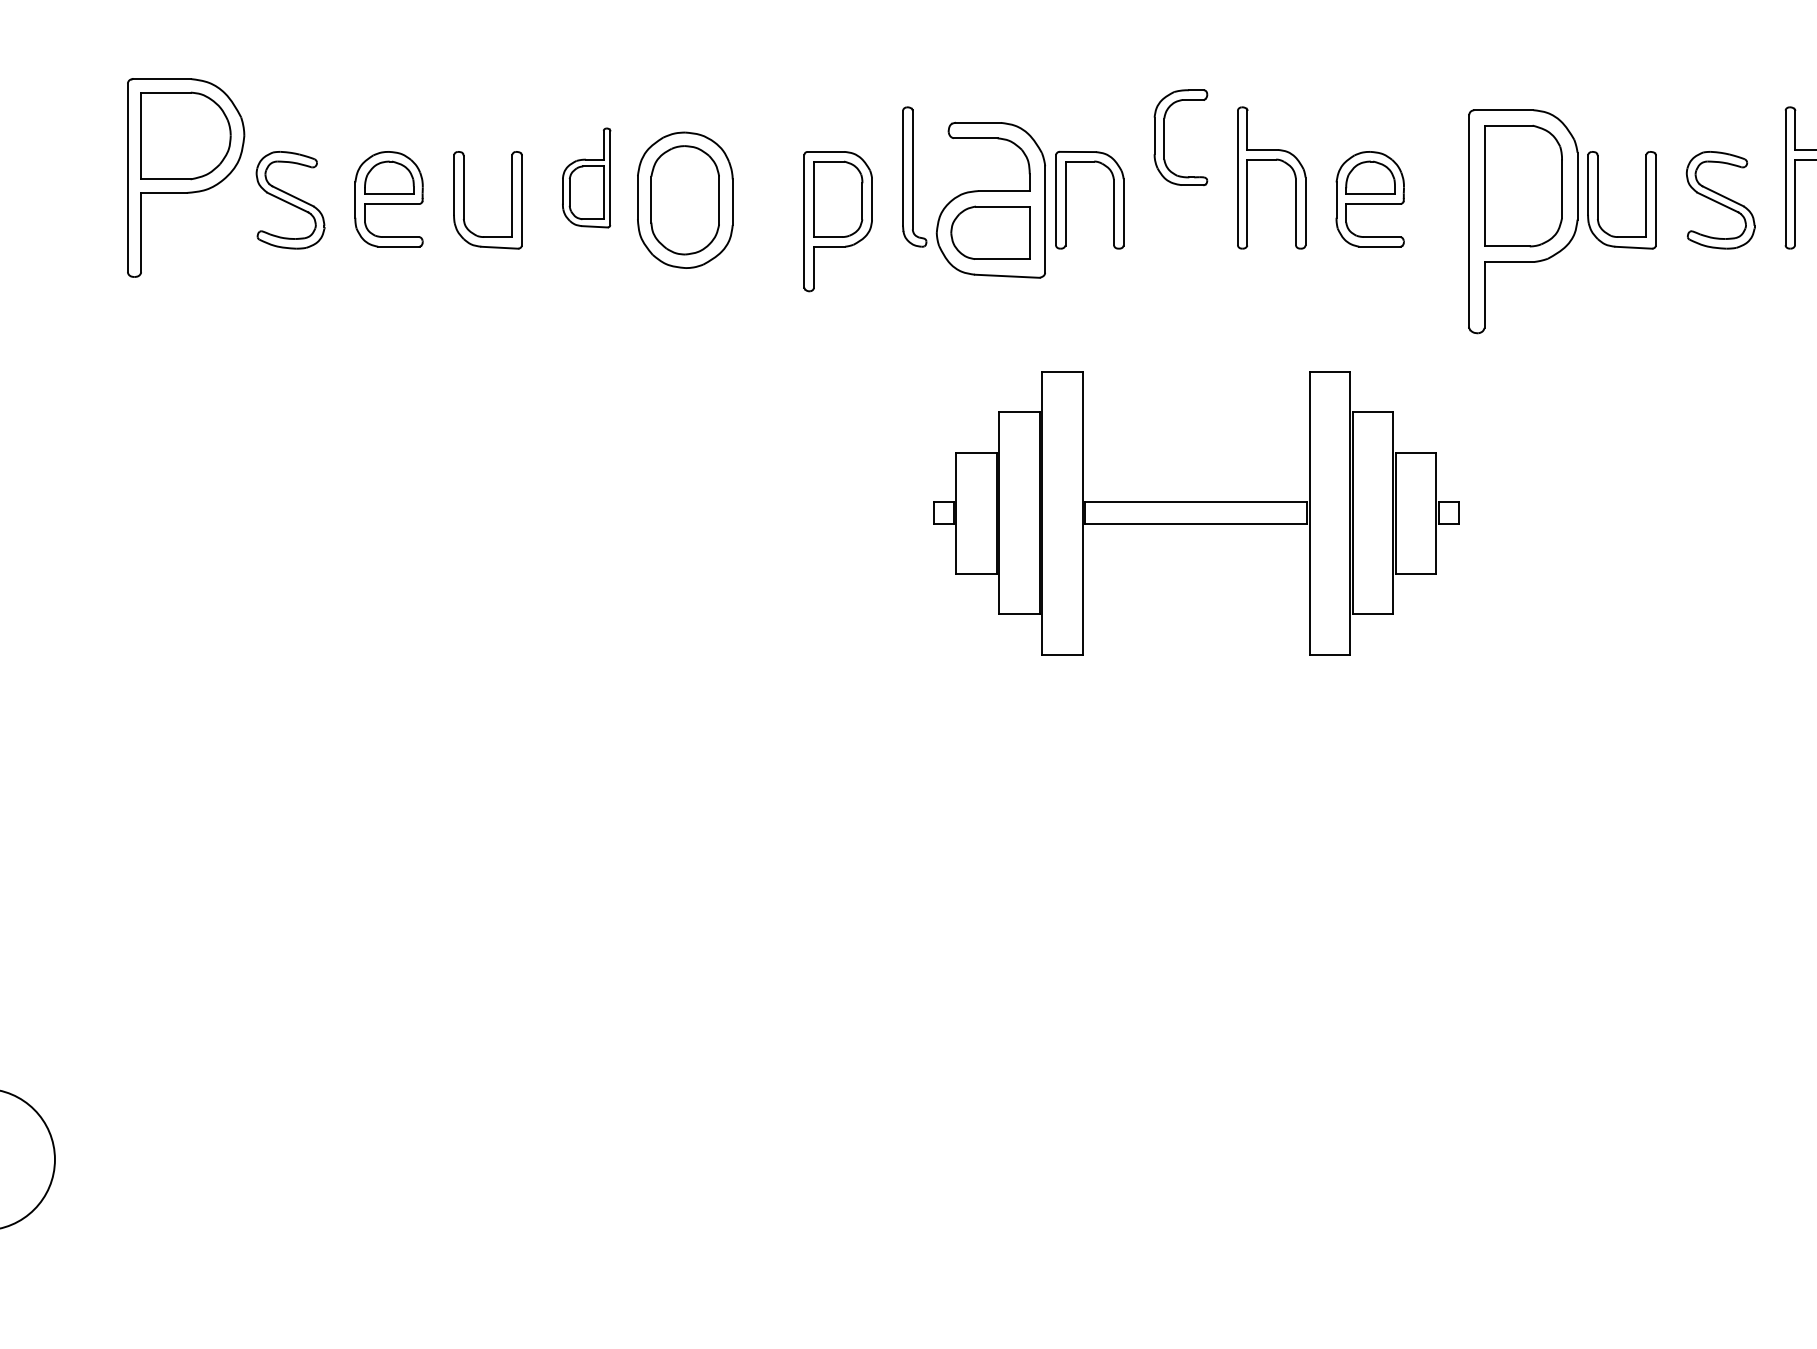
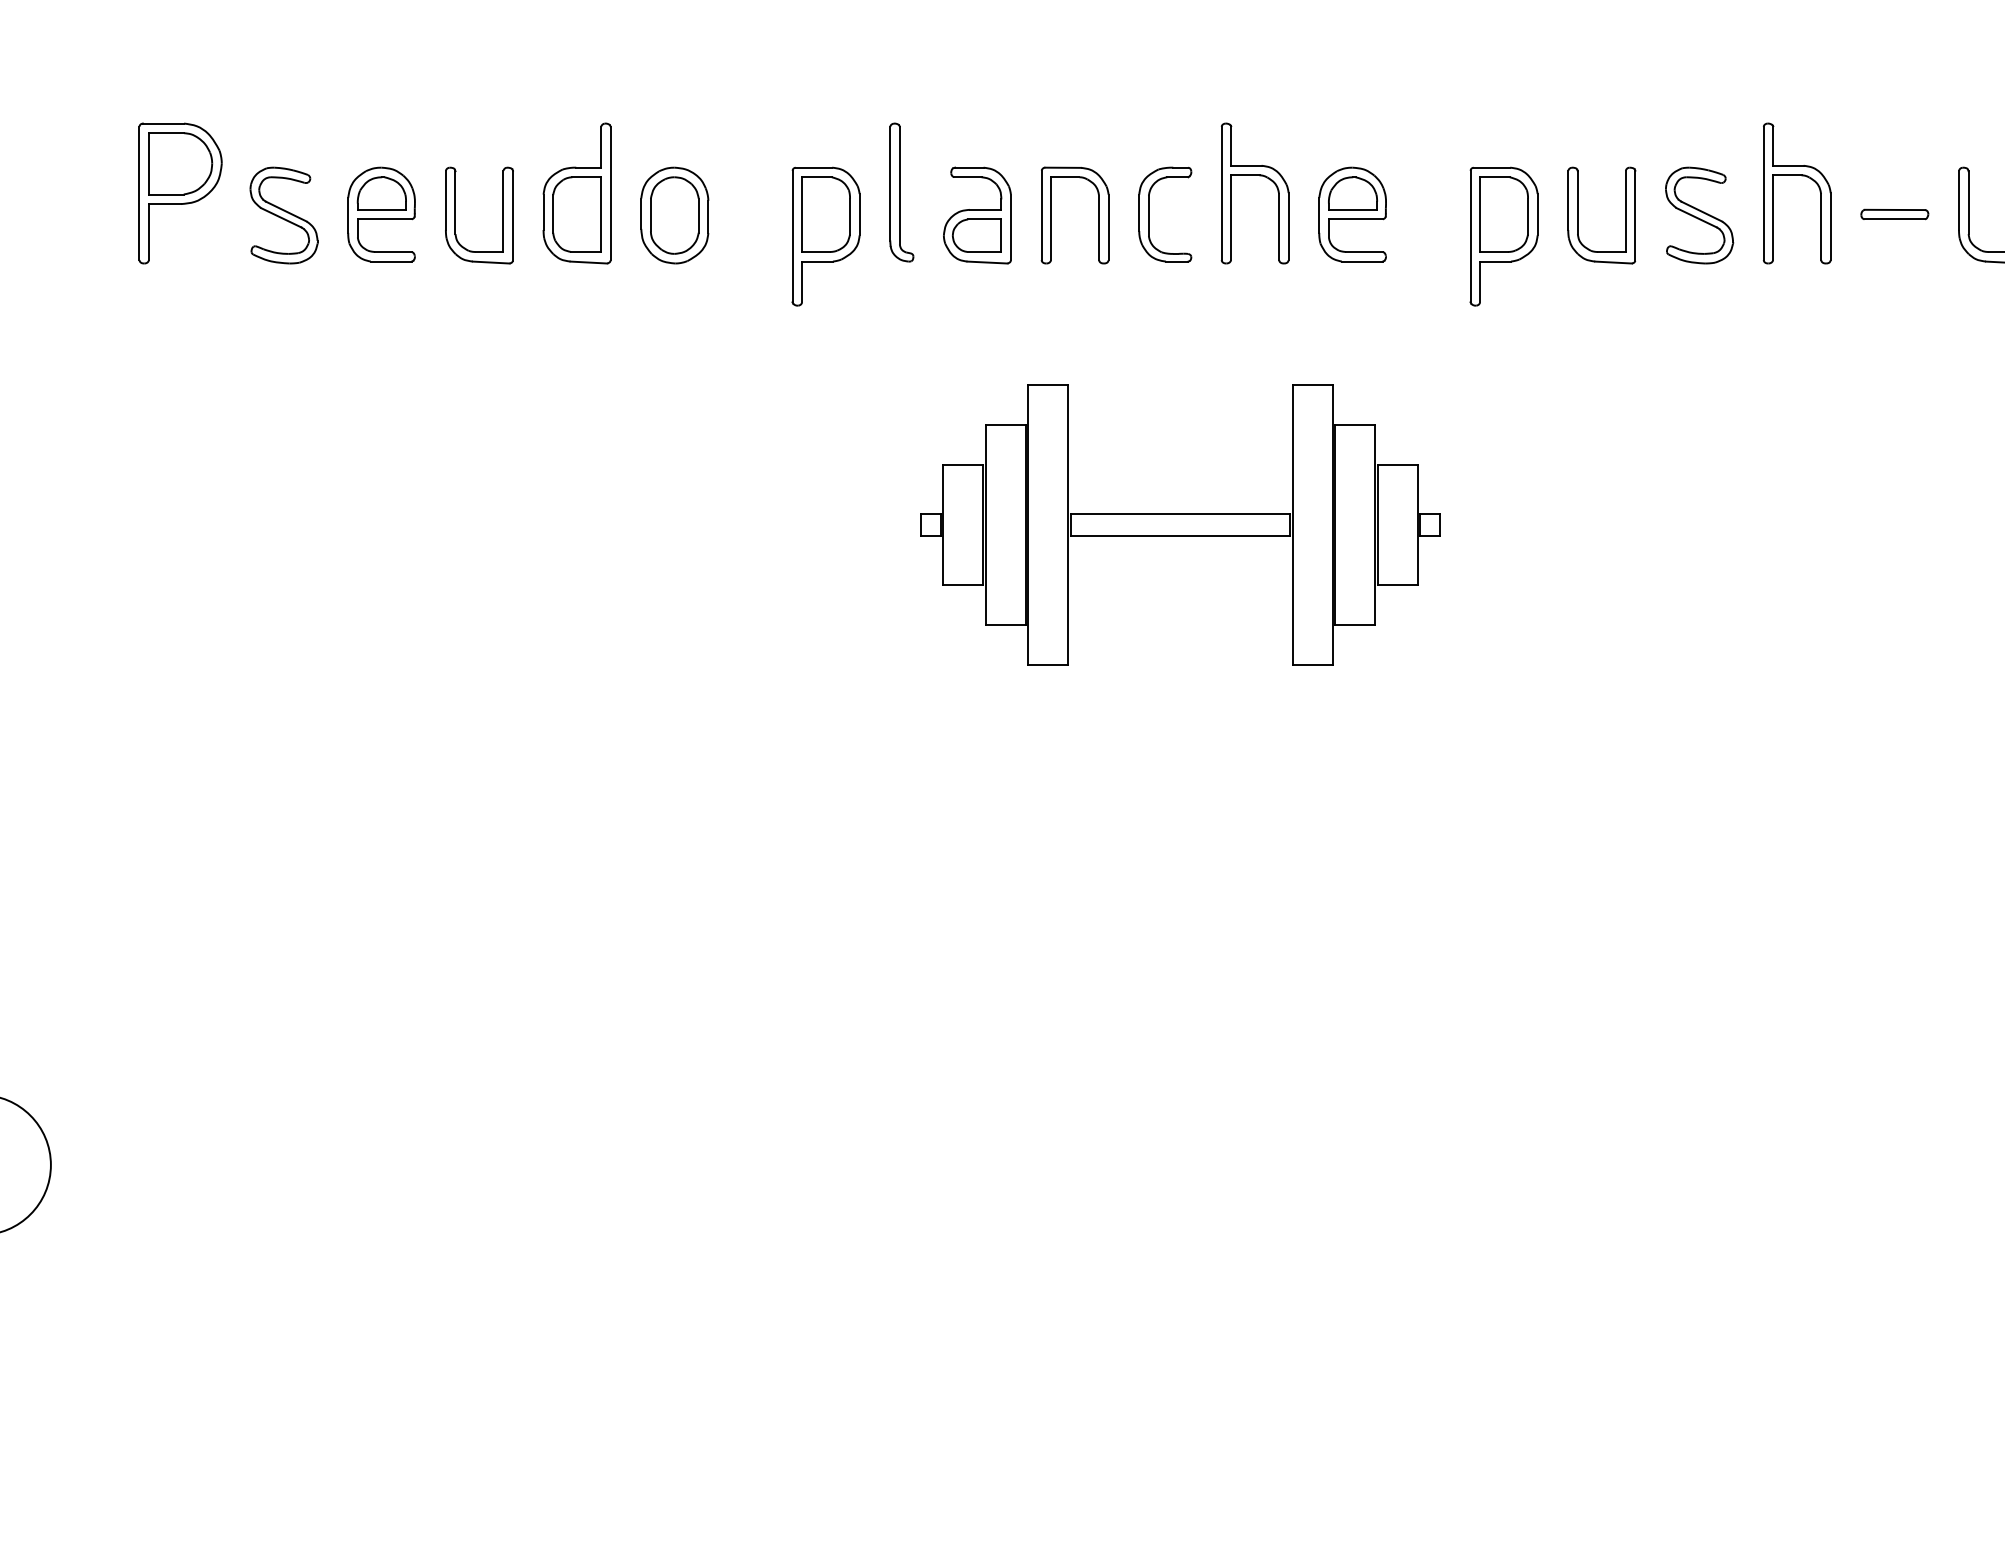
part: (1164, 137) -> (1149, 214), moved
part: (185, 177) -> (180, 193), size x0.71
part: (586, 177) -> (576, 193), size x1.43
part: (685, 200) -> (674, 215), size x0.71
part: (991, 200) -> (977, 215), size x0.62
part: (1522, 221) -> (1503, 236), size x0.62

